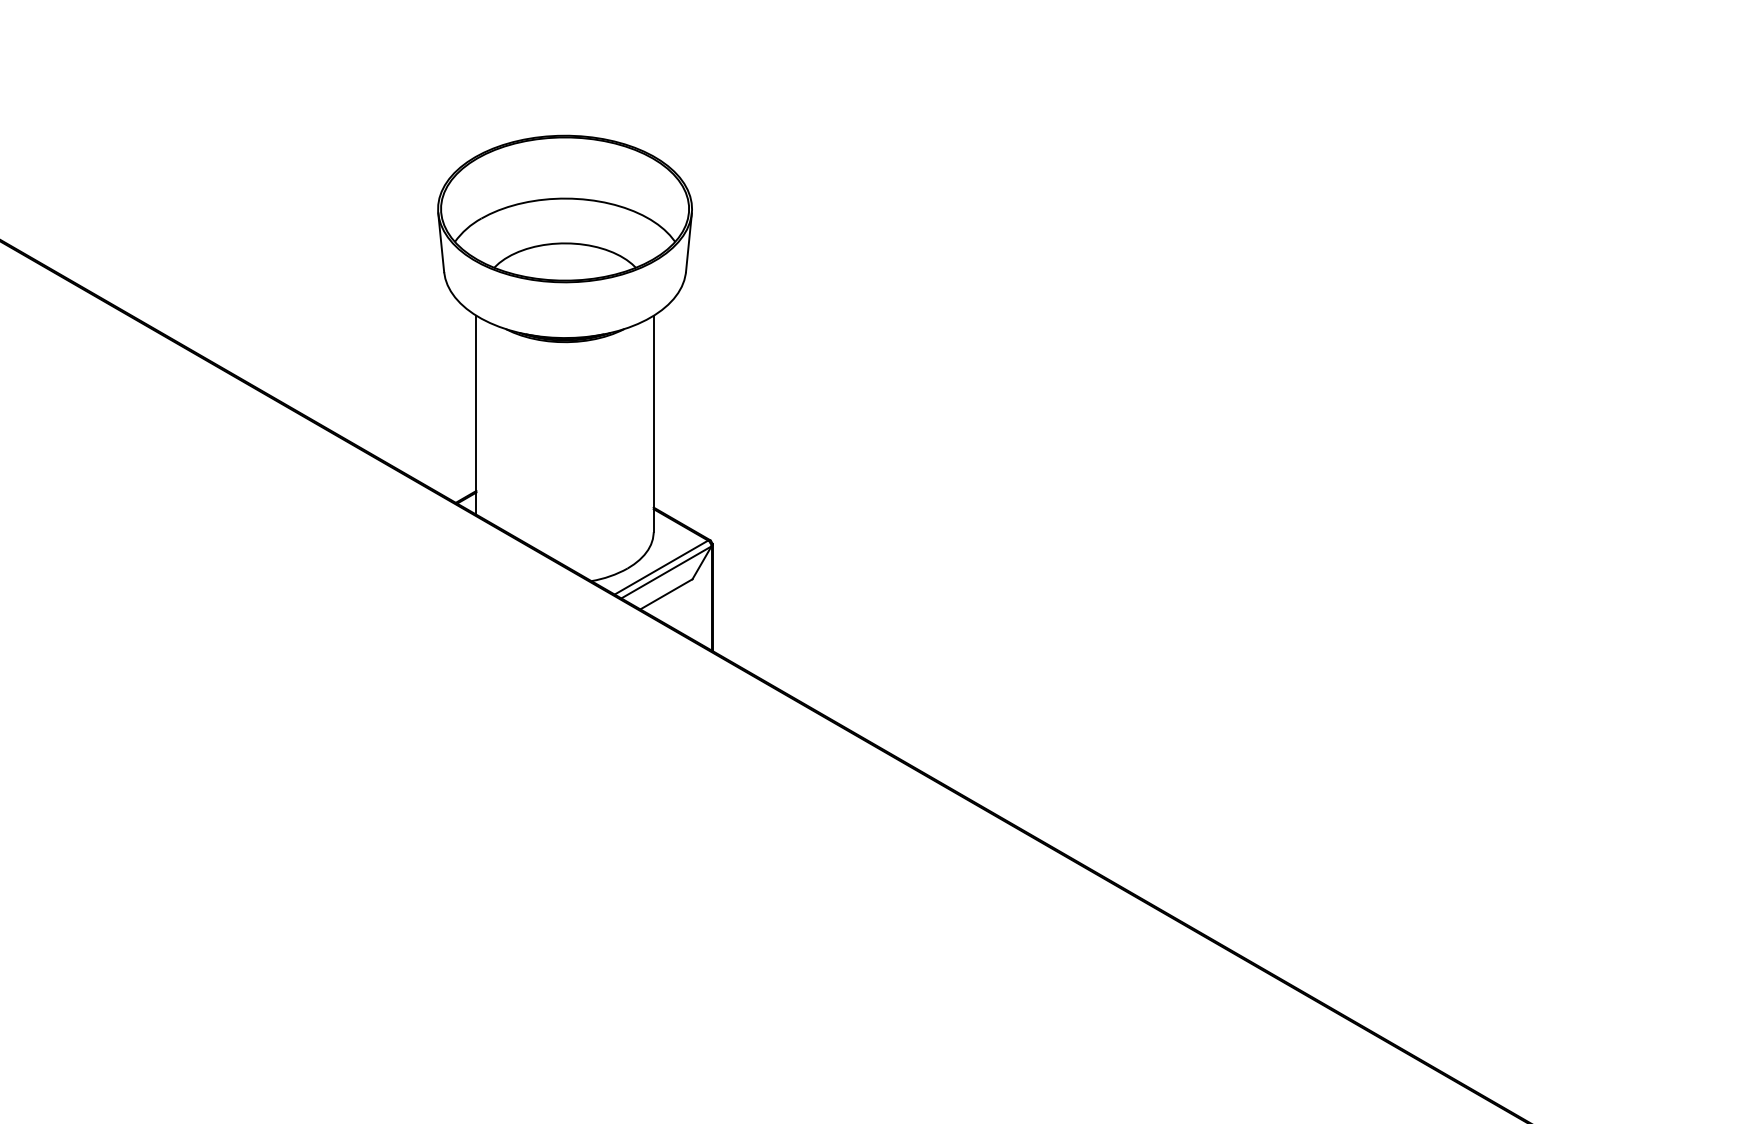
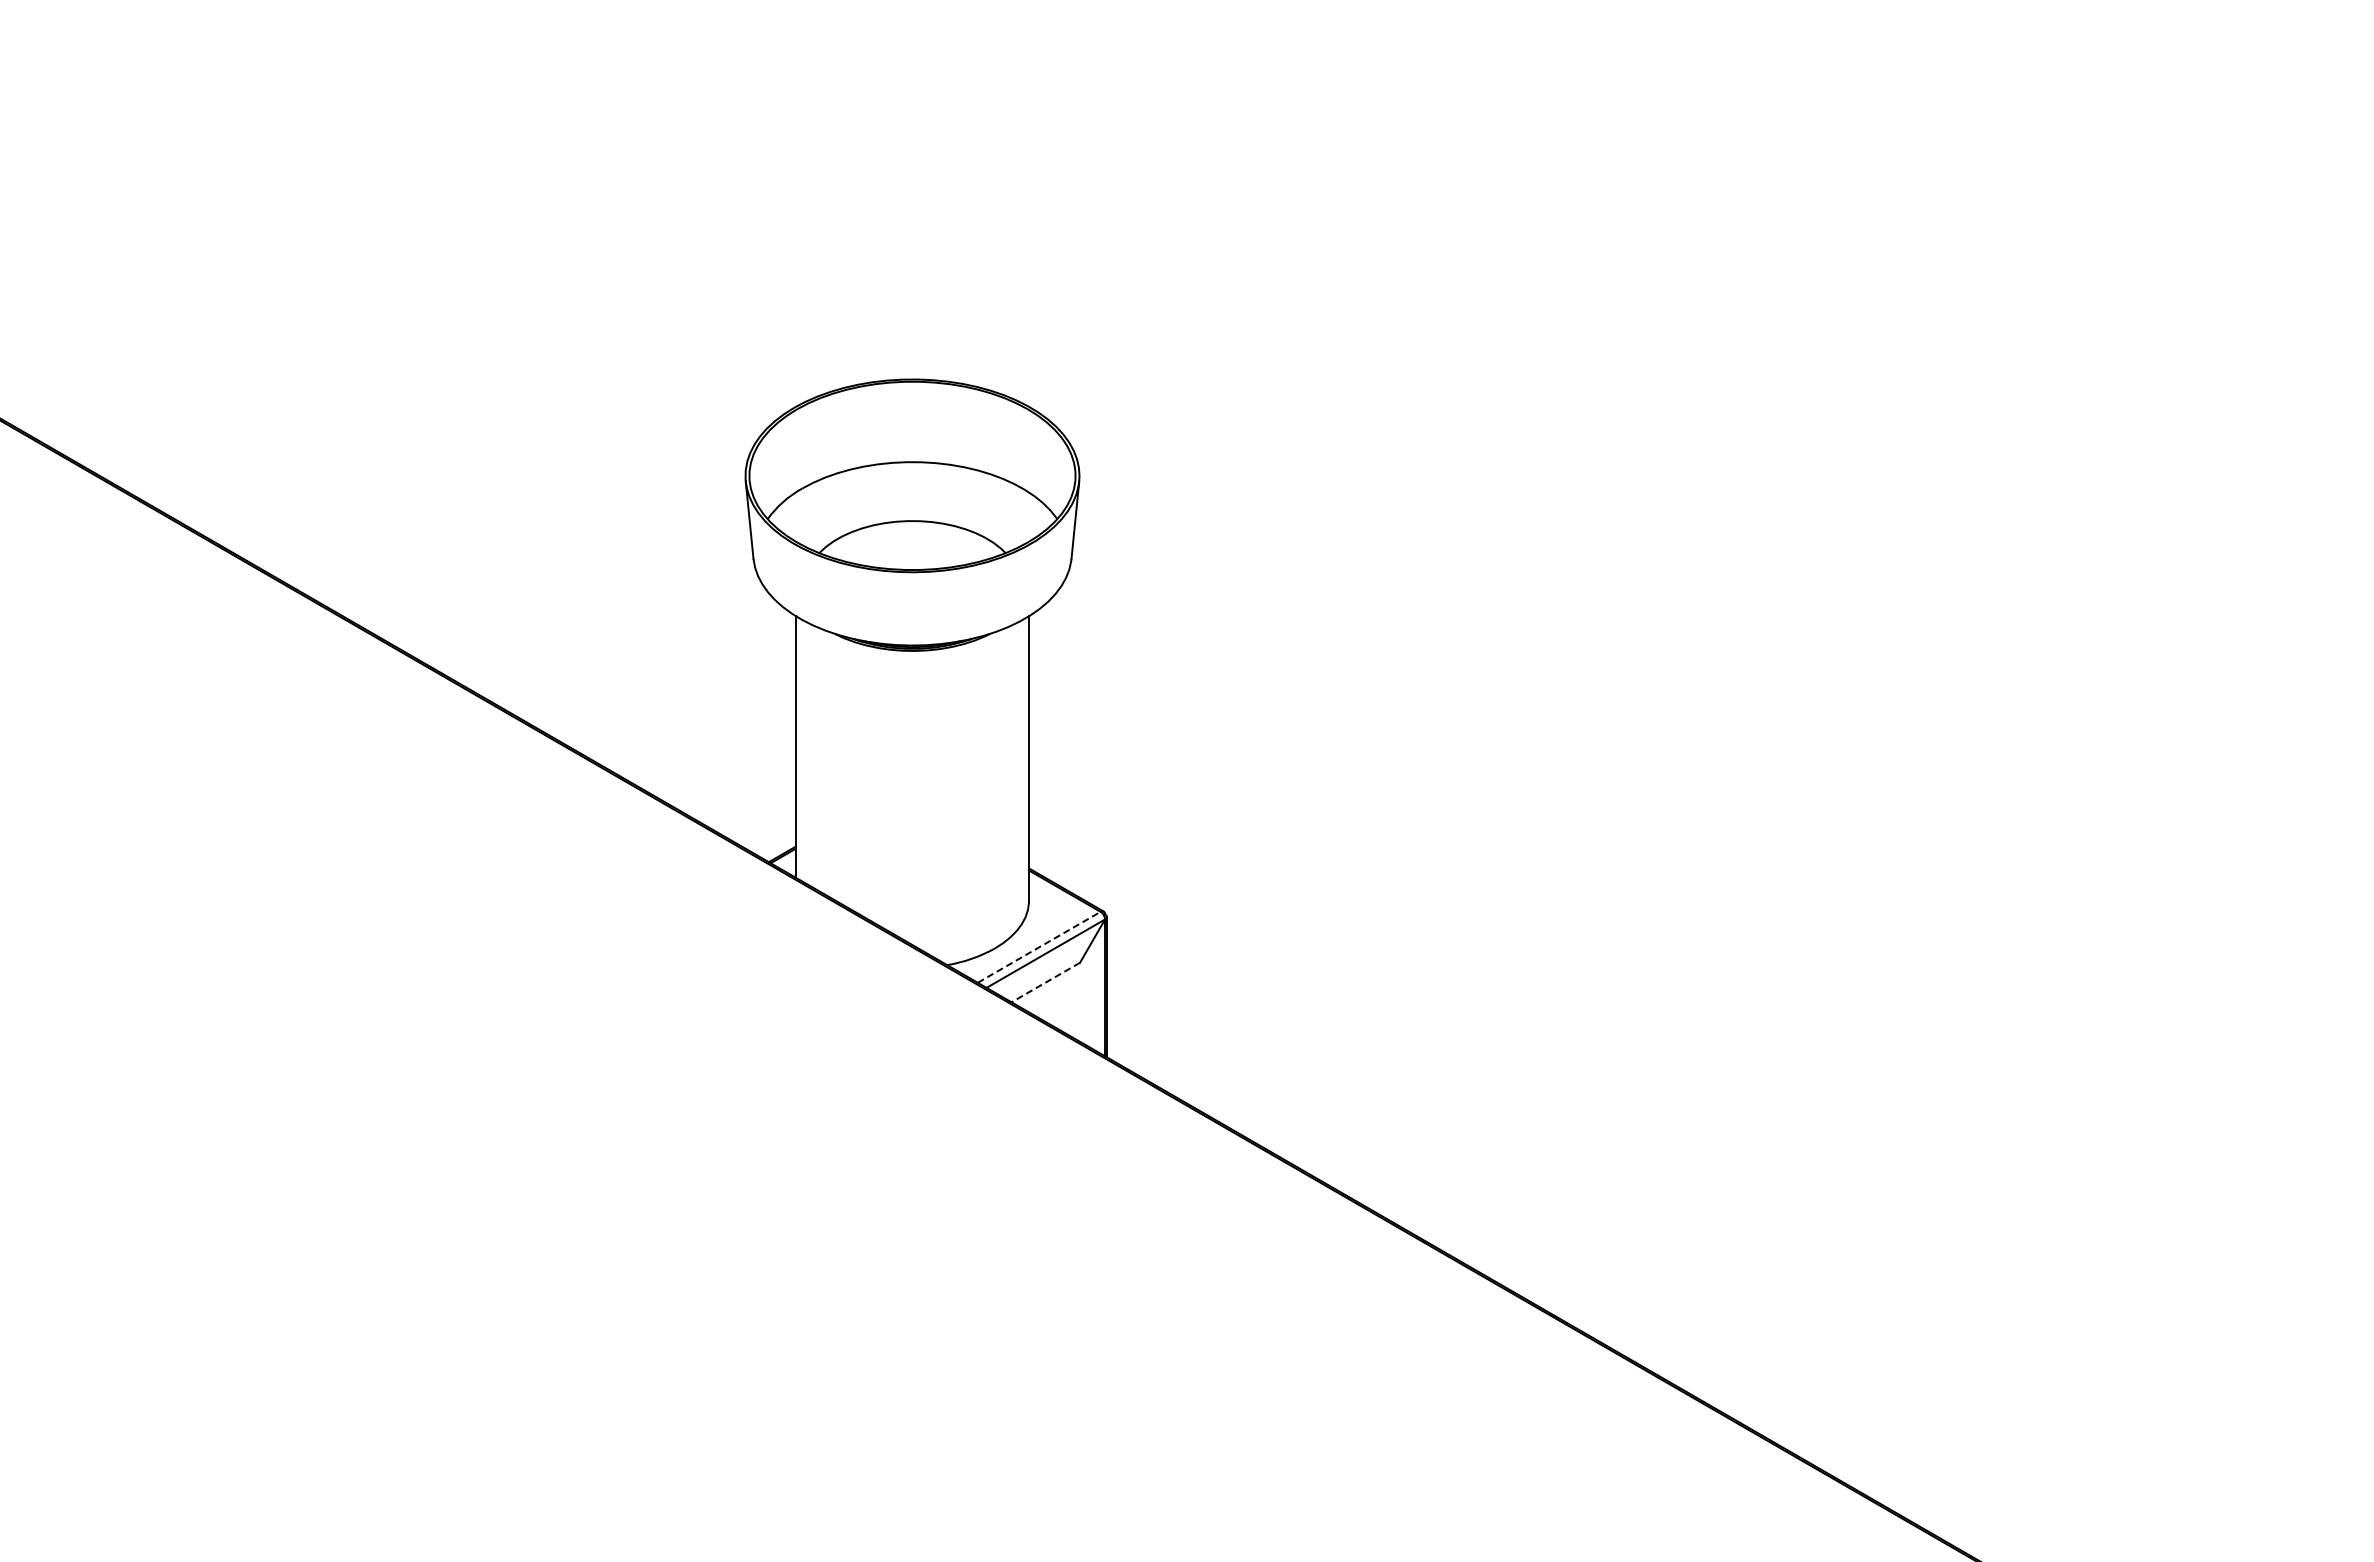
line: (661, 567) -> (1039, 947), solid -> dashed
line: (666, 594) -> (1045, 982), solid -> dashed

